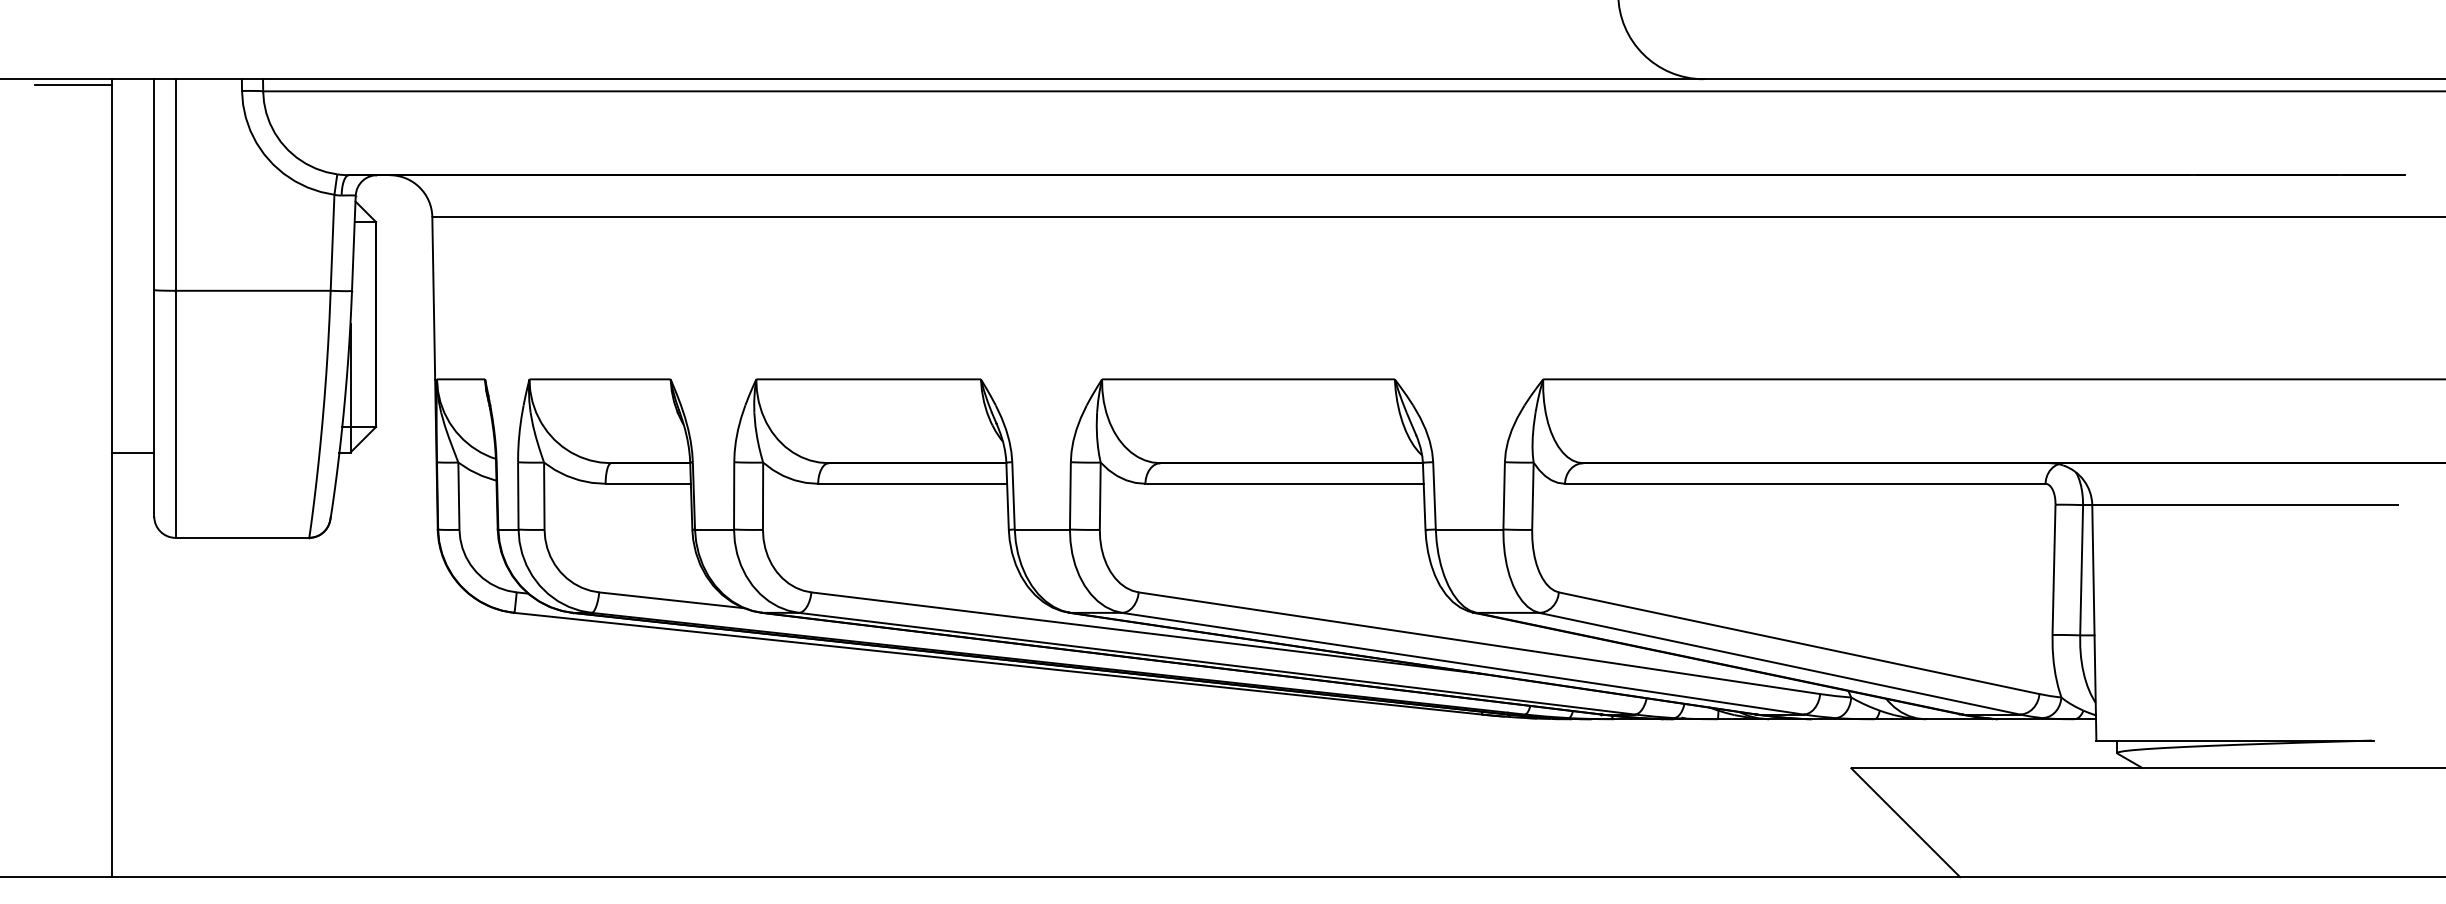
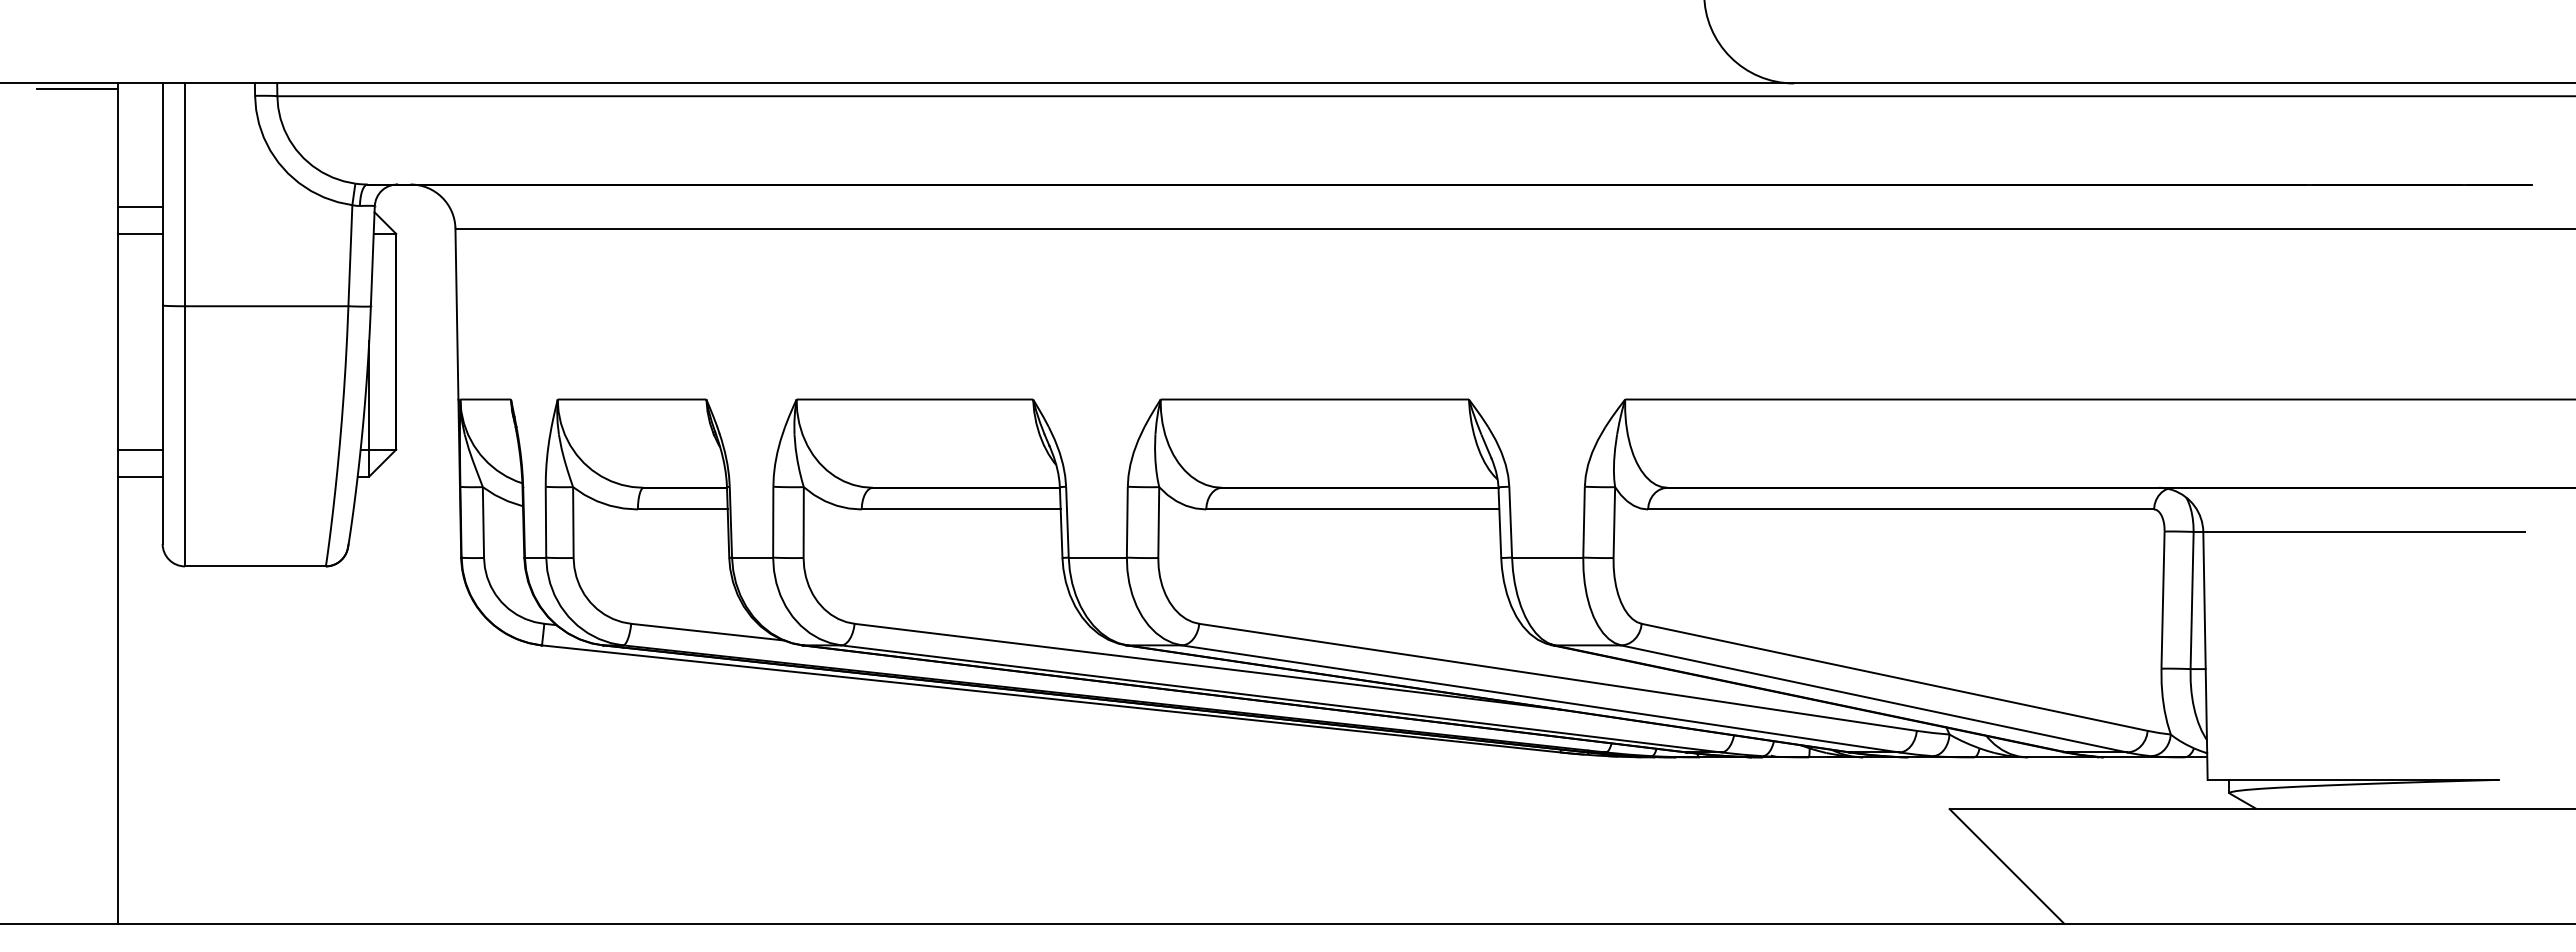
line: (132, 197) -> (139, 207), added
line: (132, 221) -> (139, 233), added
line: (132, 426) -> (139, 449), added

